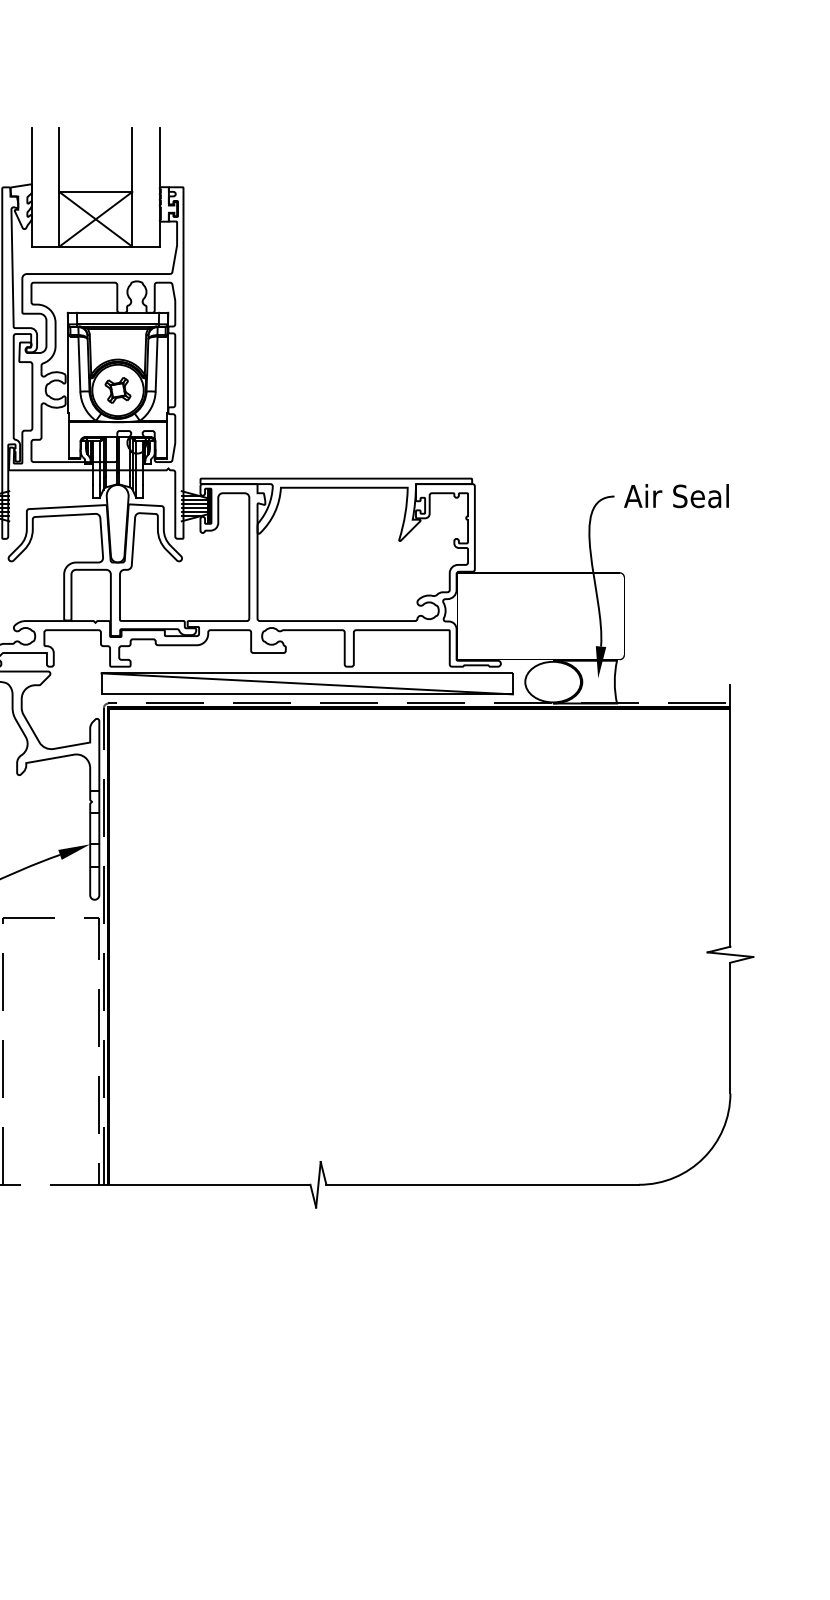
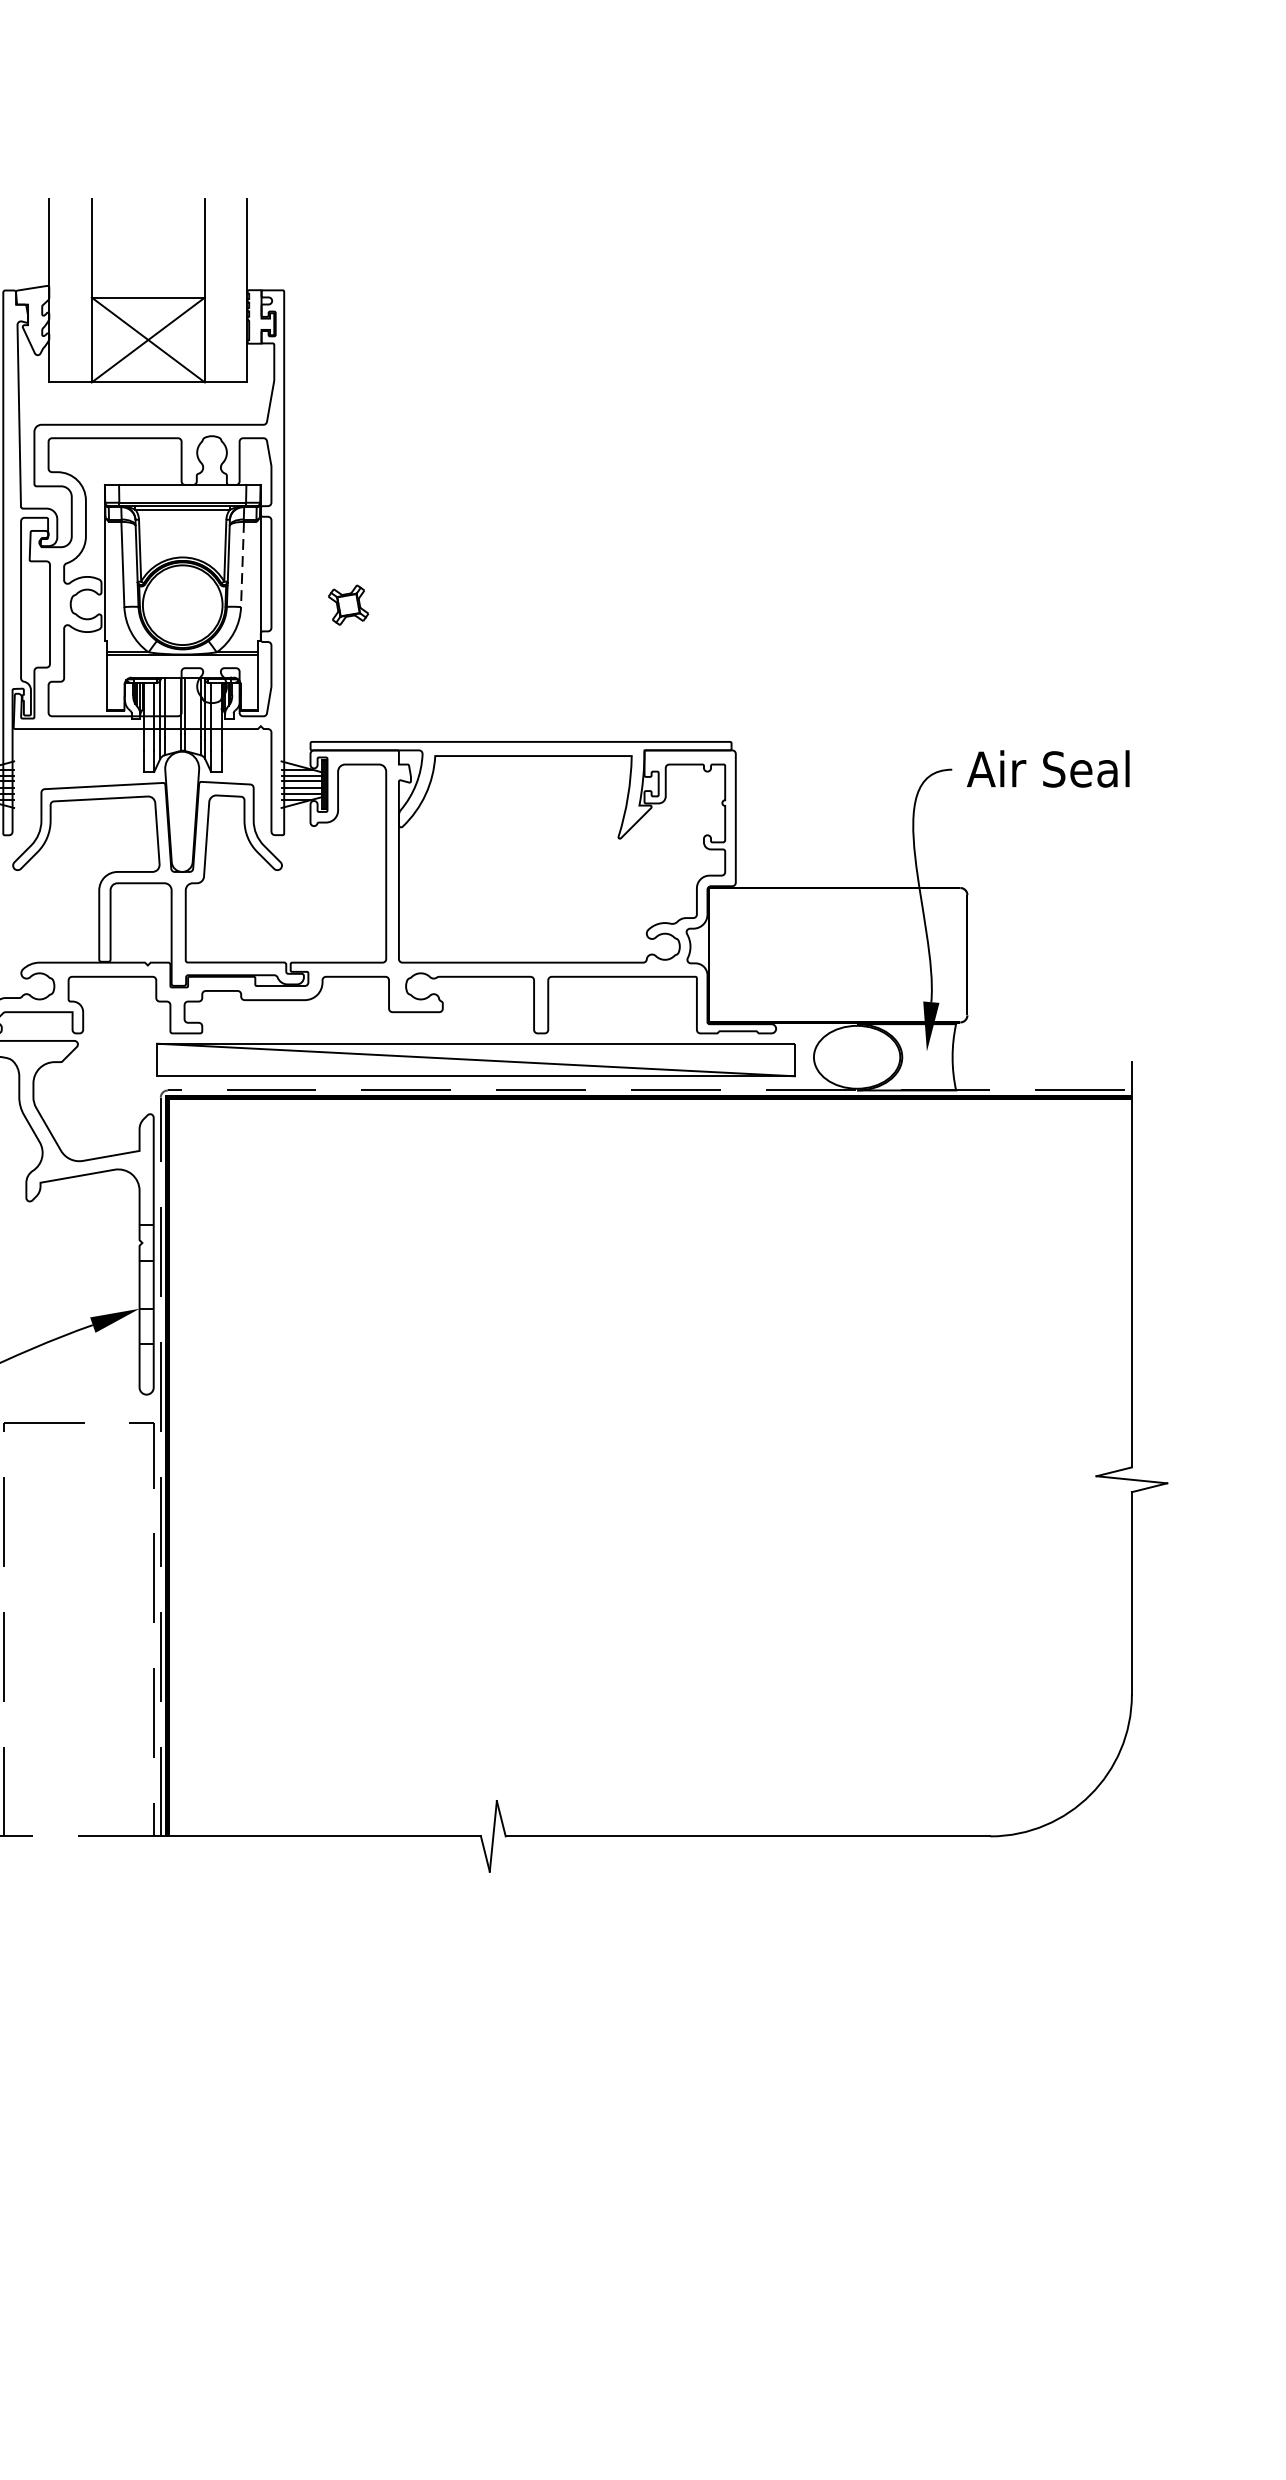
line: (156, 364) -> (242, 565), solid -> dashed
part: (117, 390) -> (347, 605), moved

